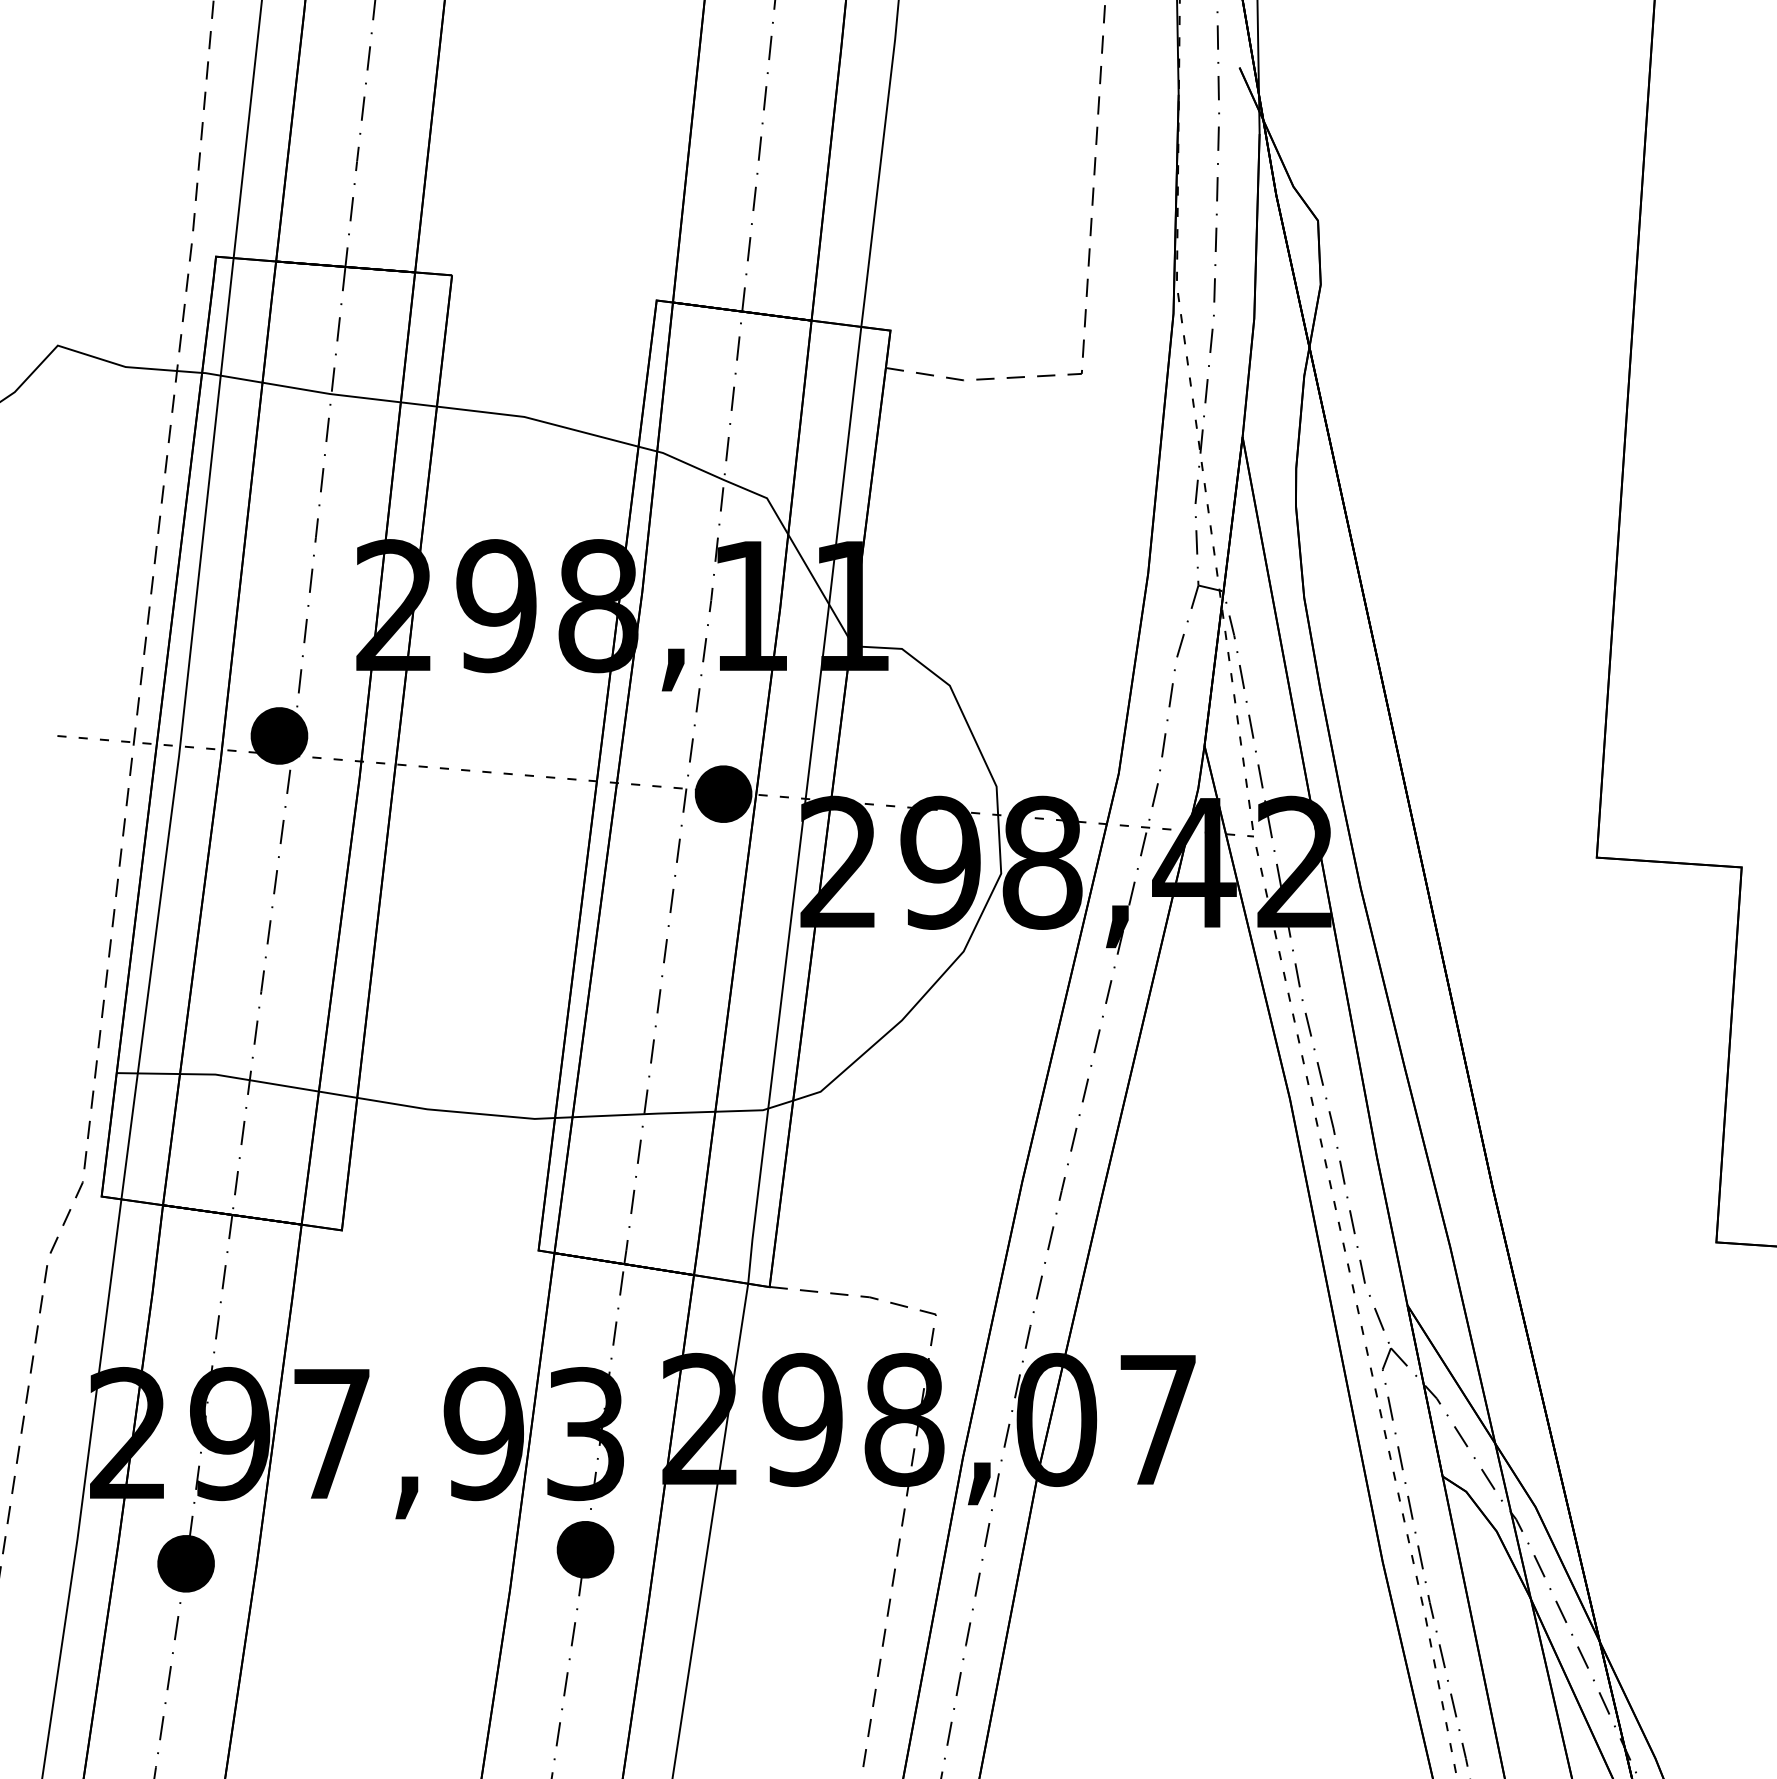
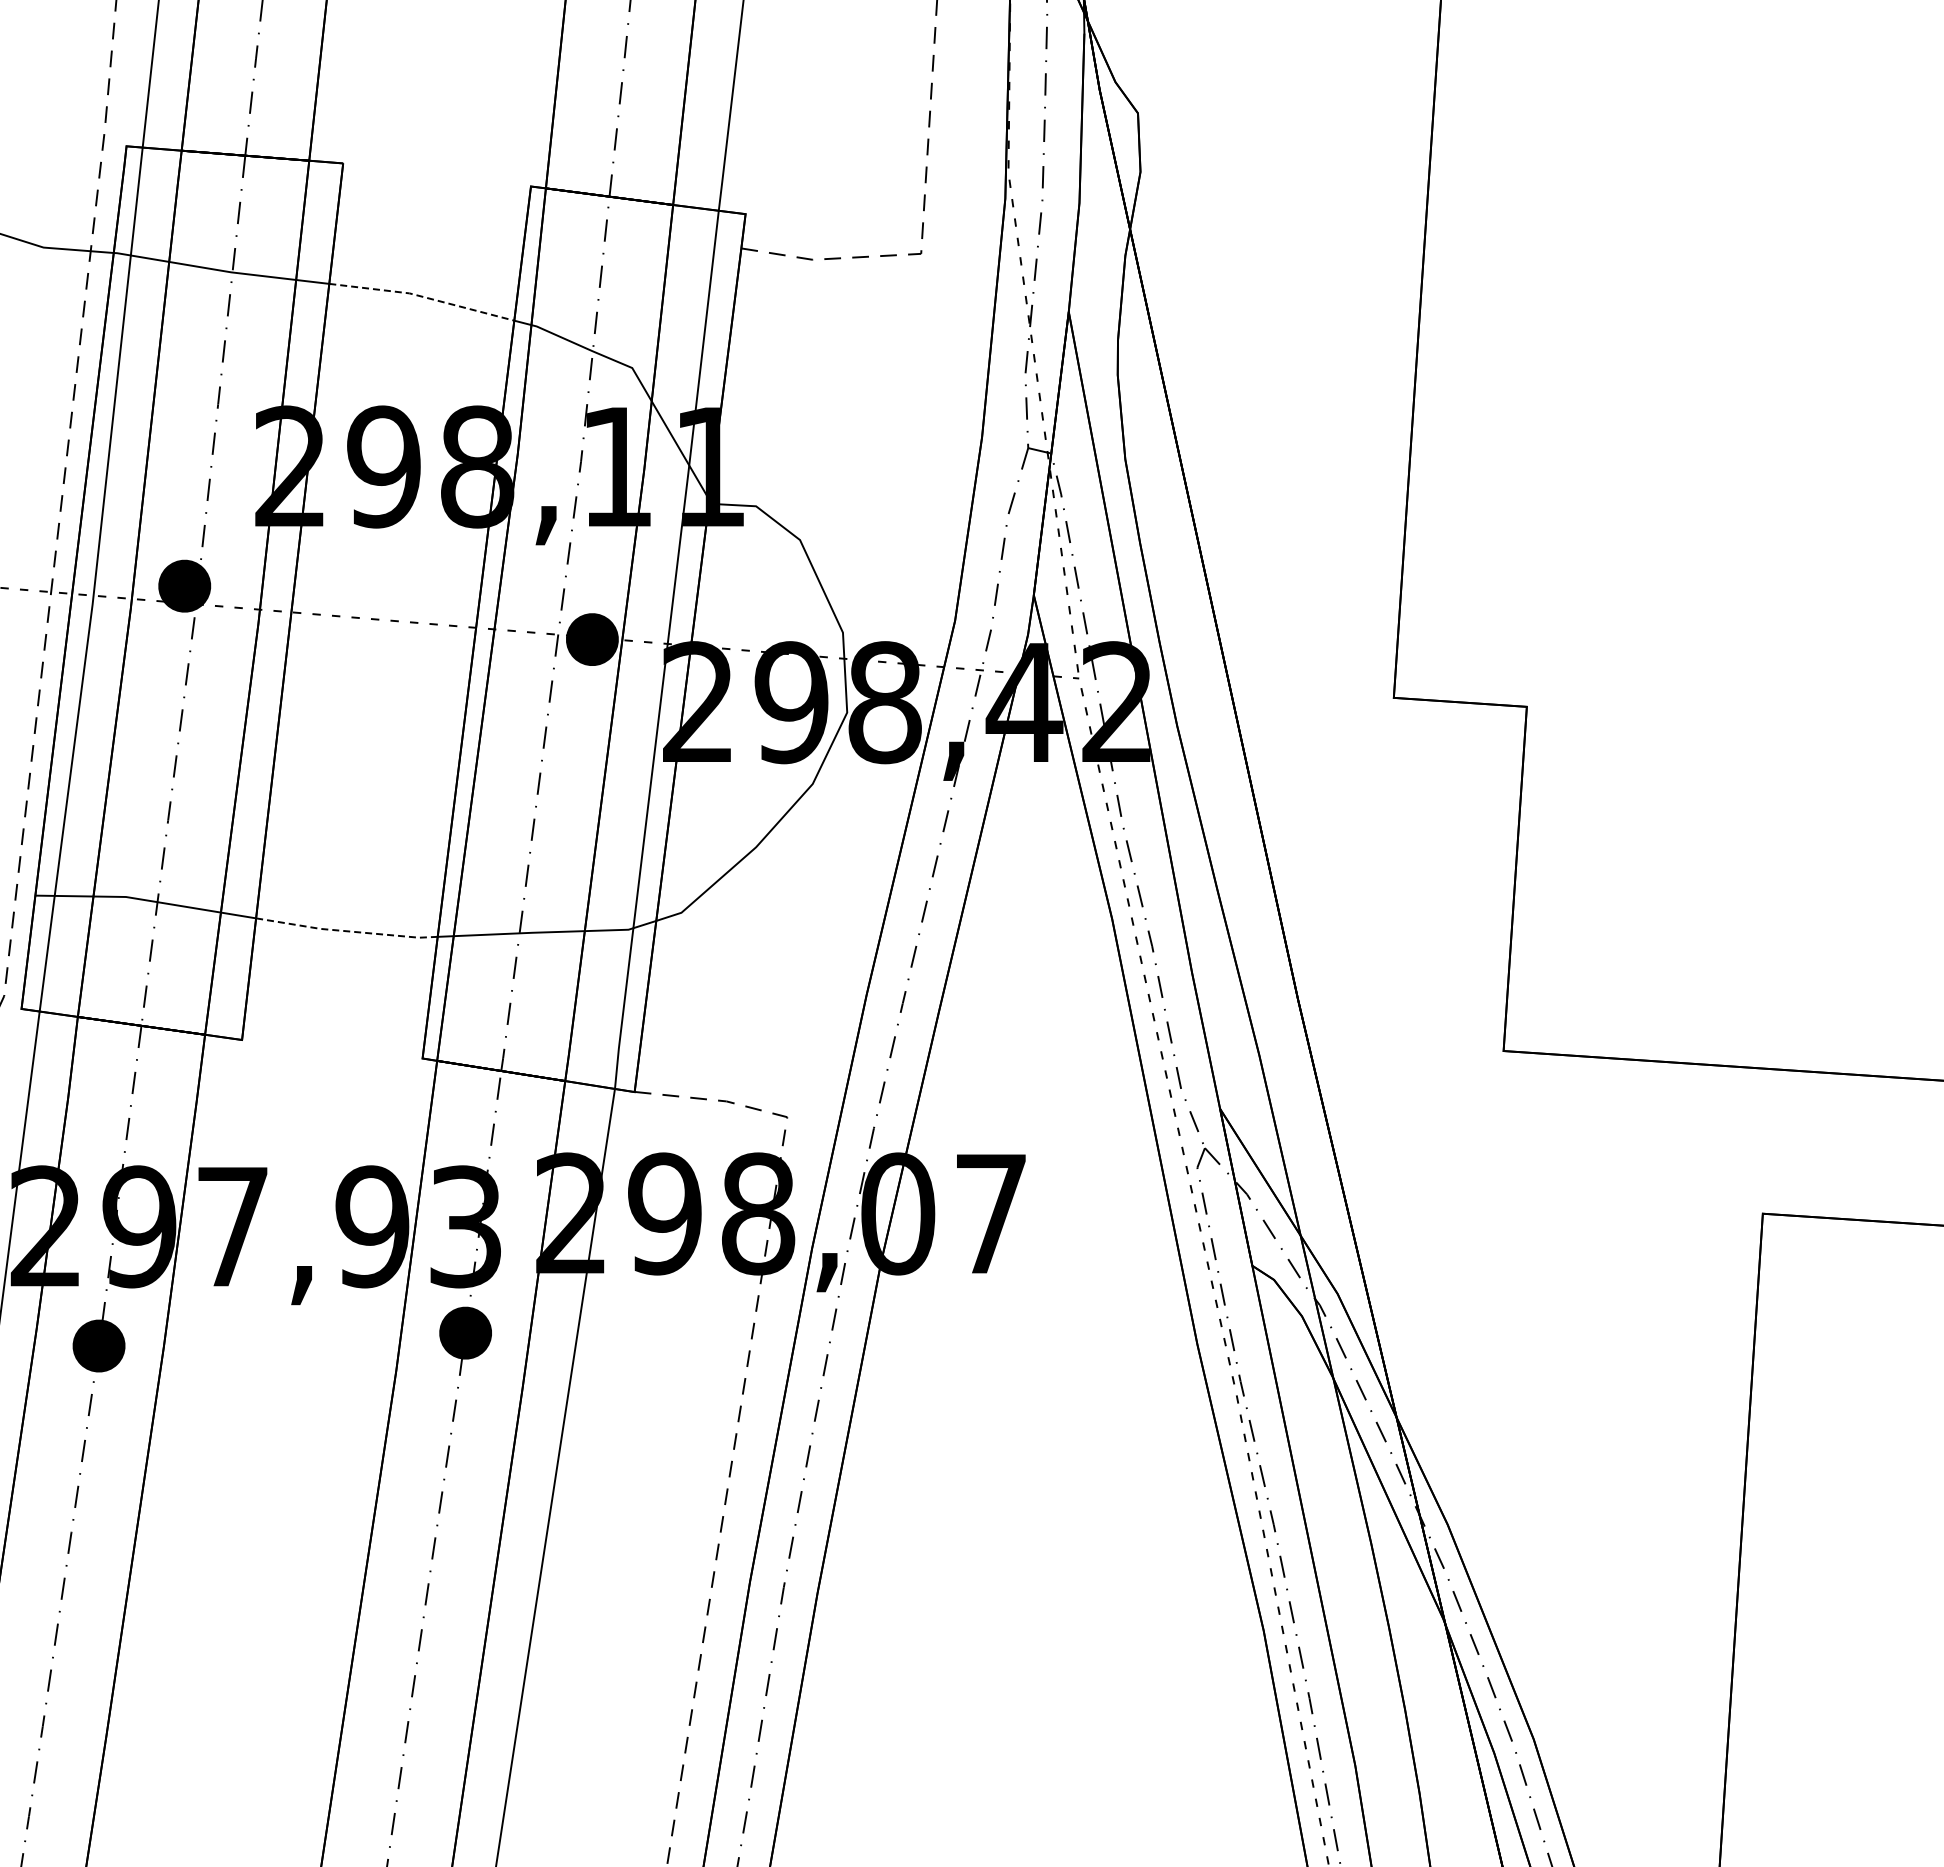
line: (539, 421) -> (423, 297), solid -> dashed
line: (455, 1112) -> (346, 931), solid -> dashed

